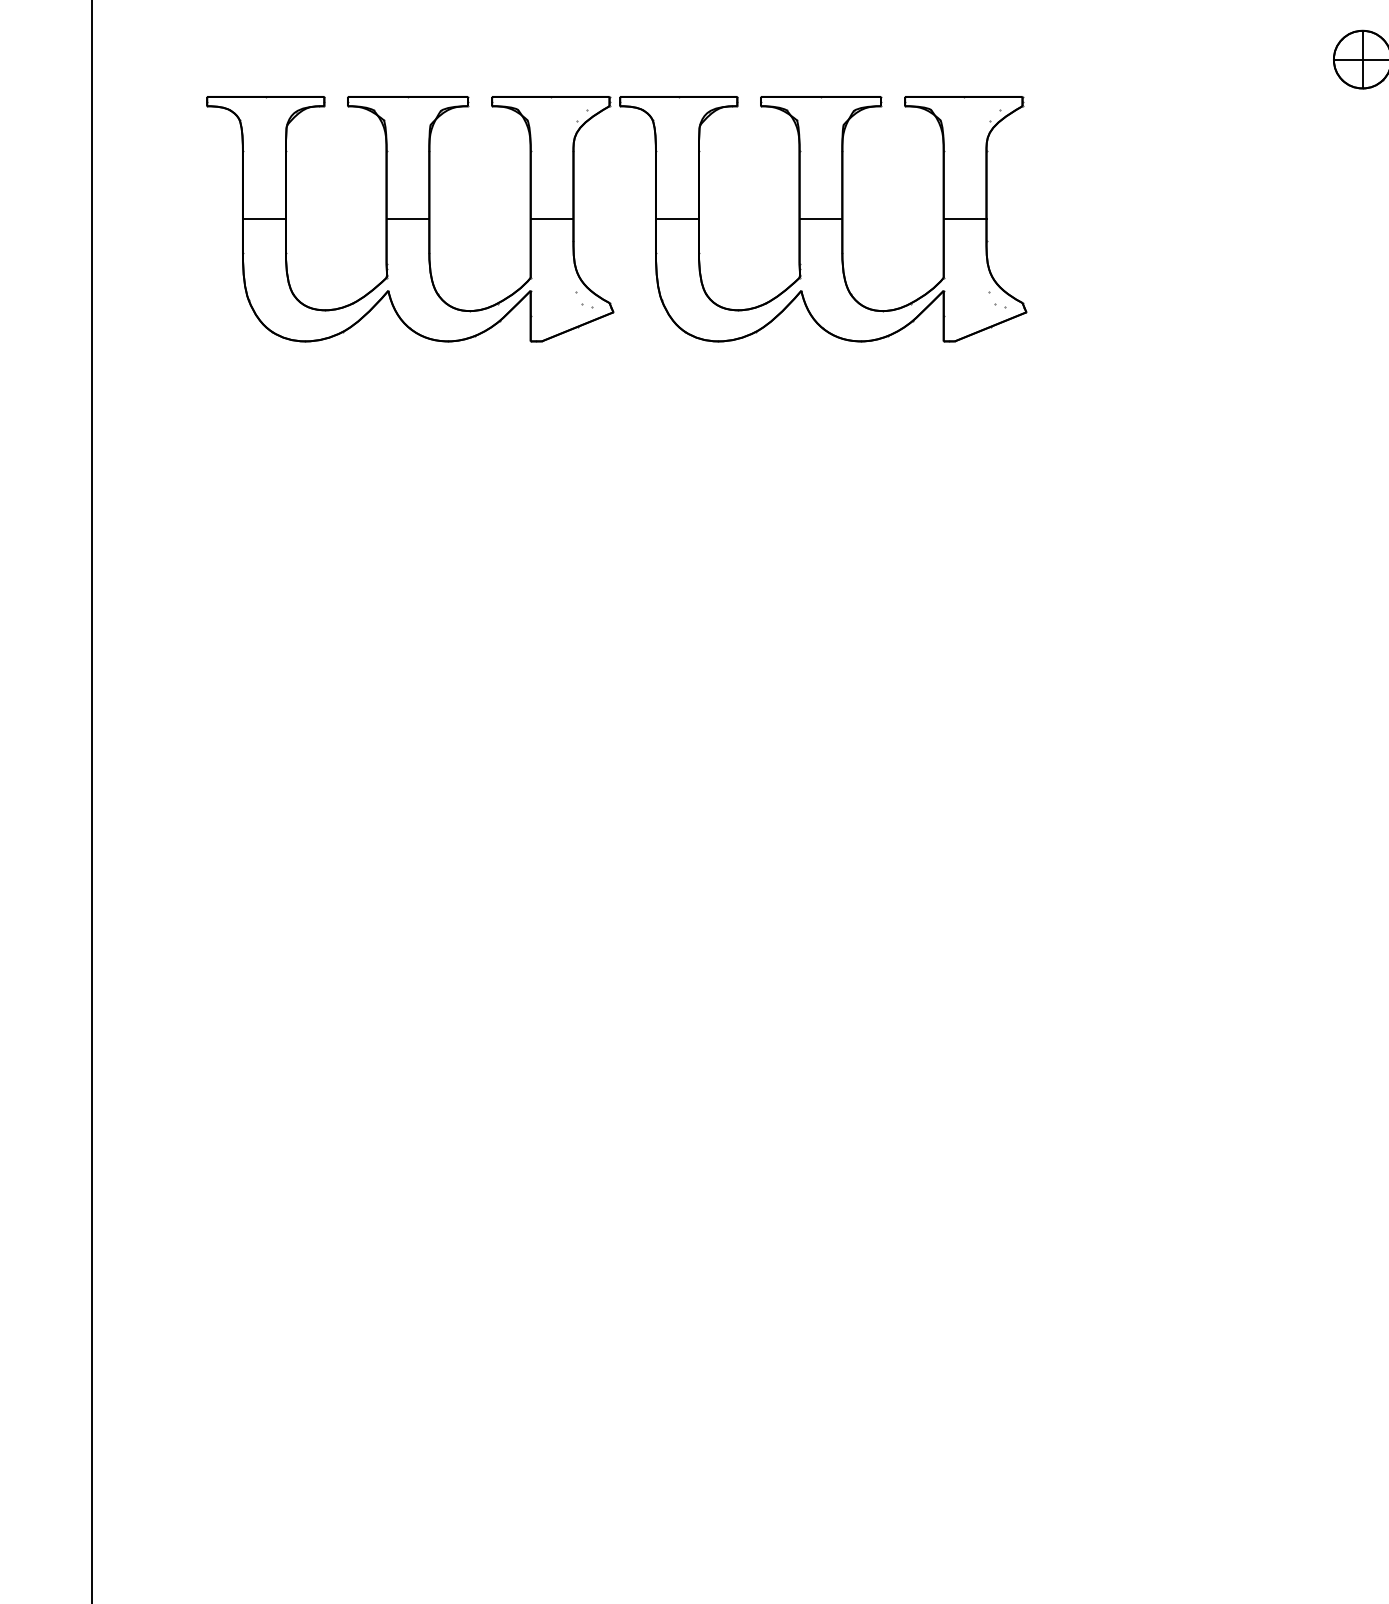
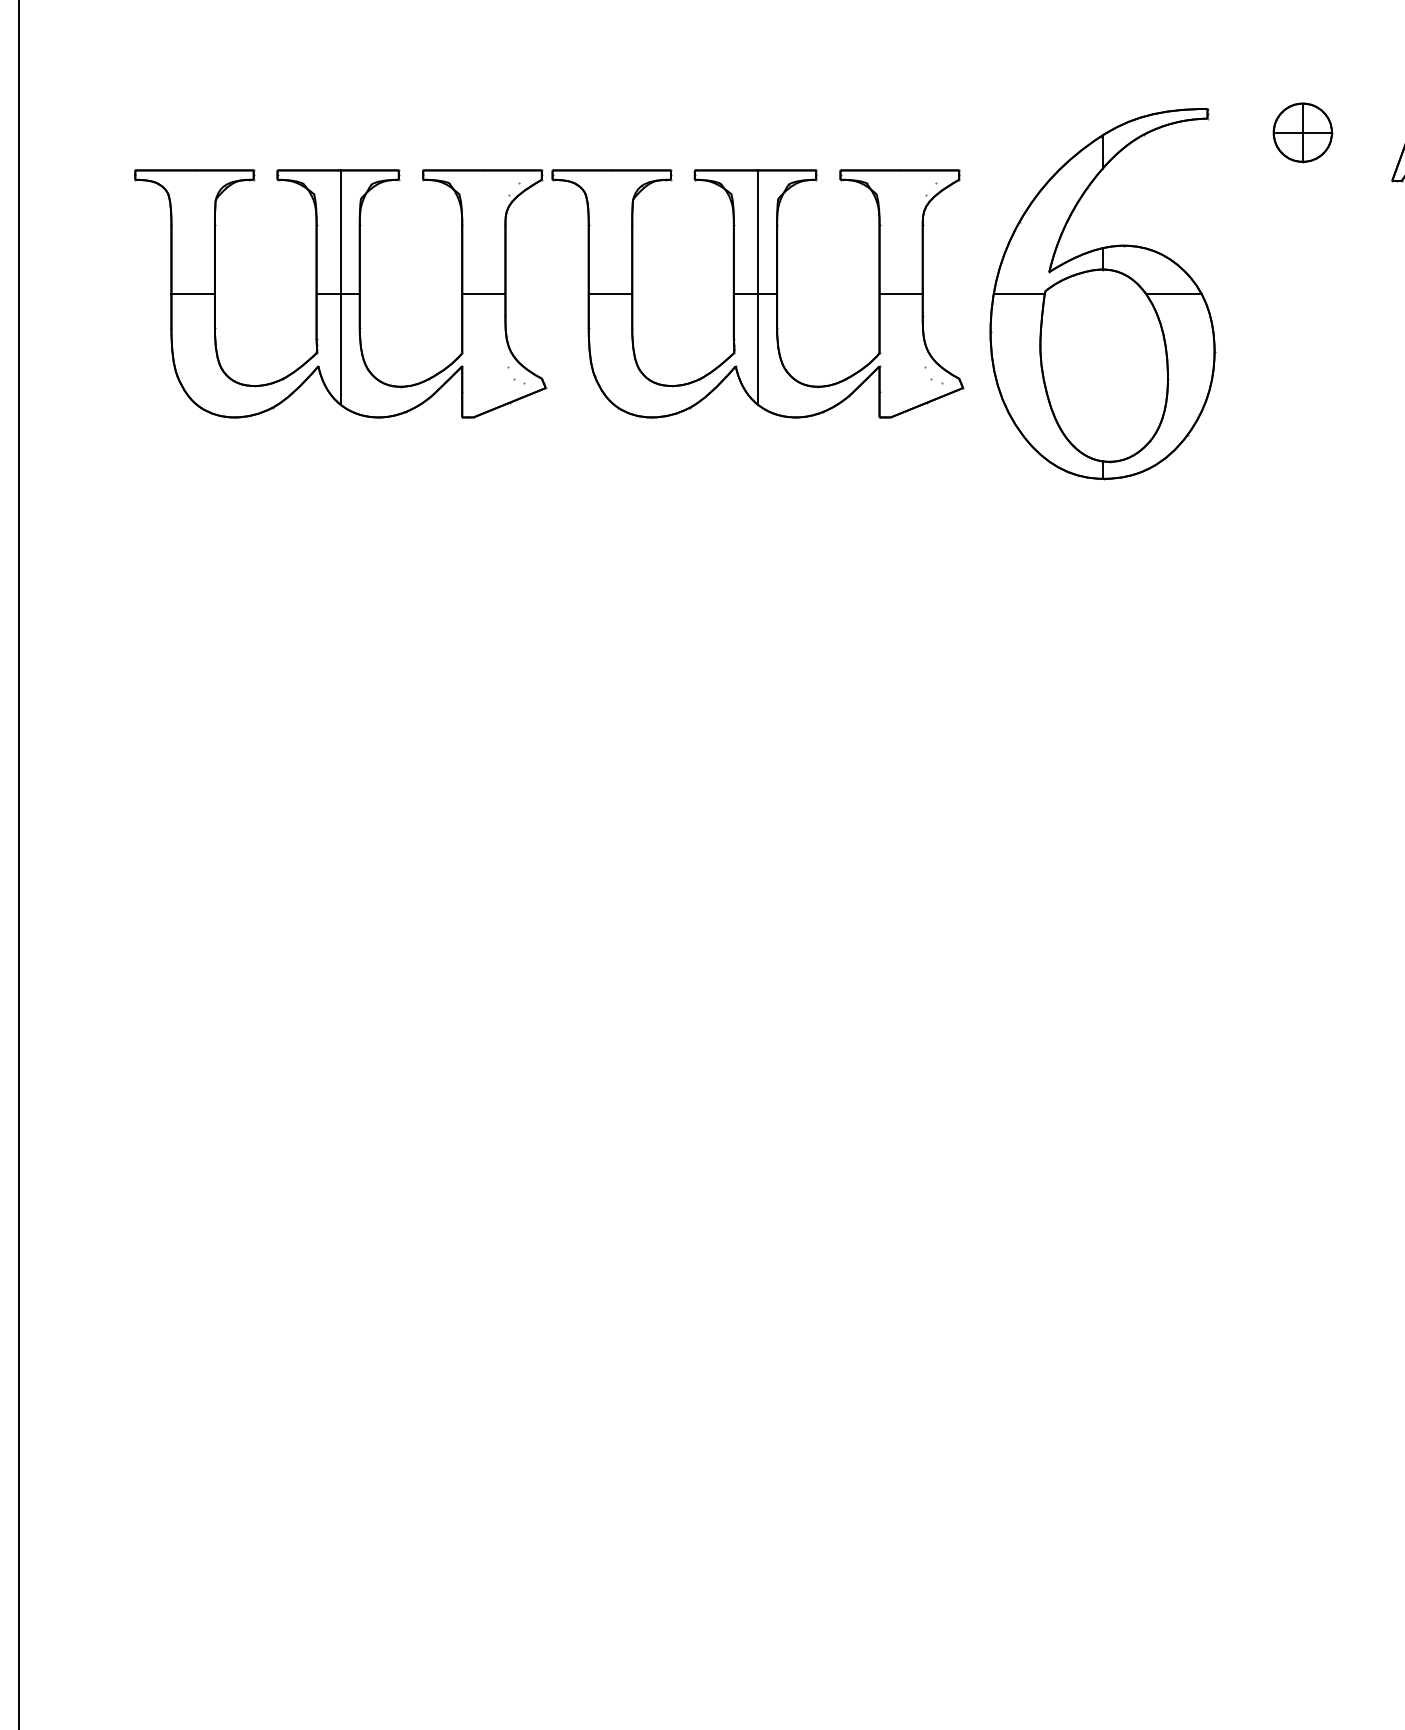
line: (410, 212) -> (340, 287), added
line: (822, 212) -> (757, 287), added
part: (1164, 219) -> (1102, 294), added

